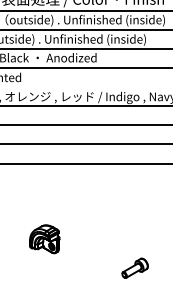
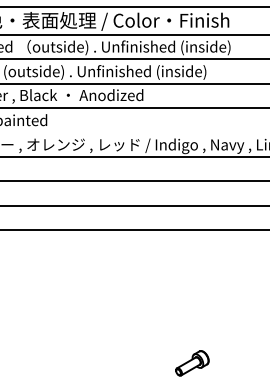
part: (44, 239) -> (76, 326), removed

